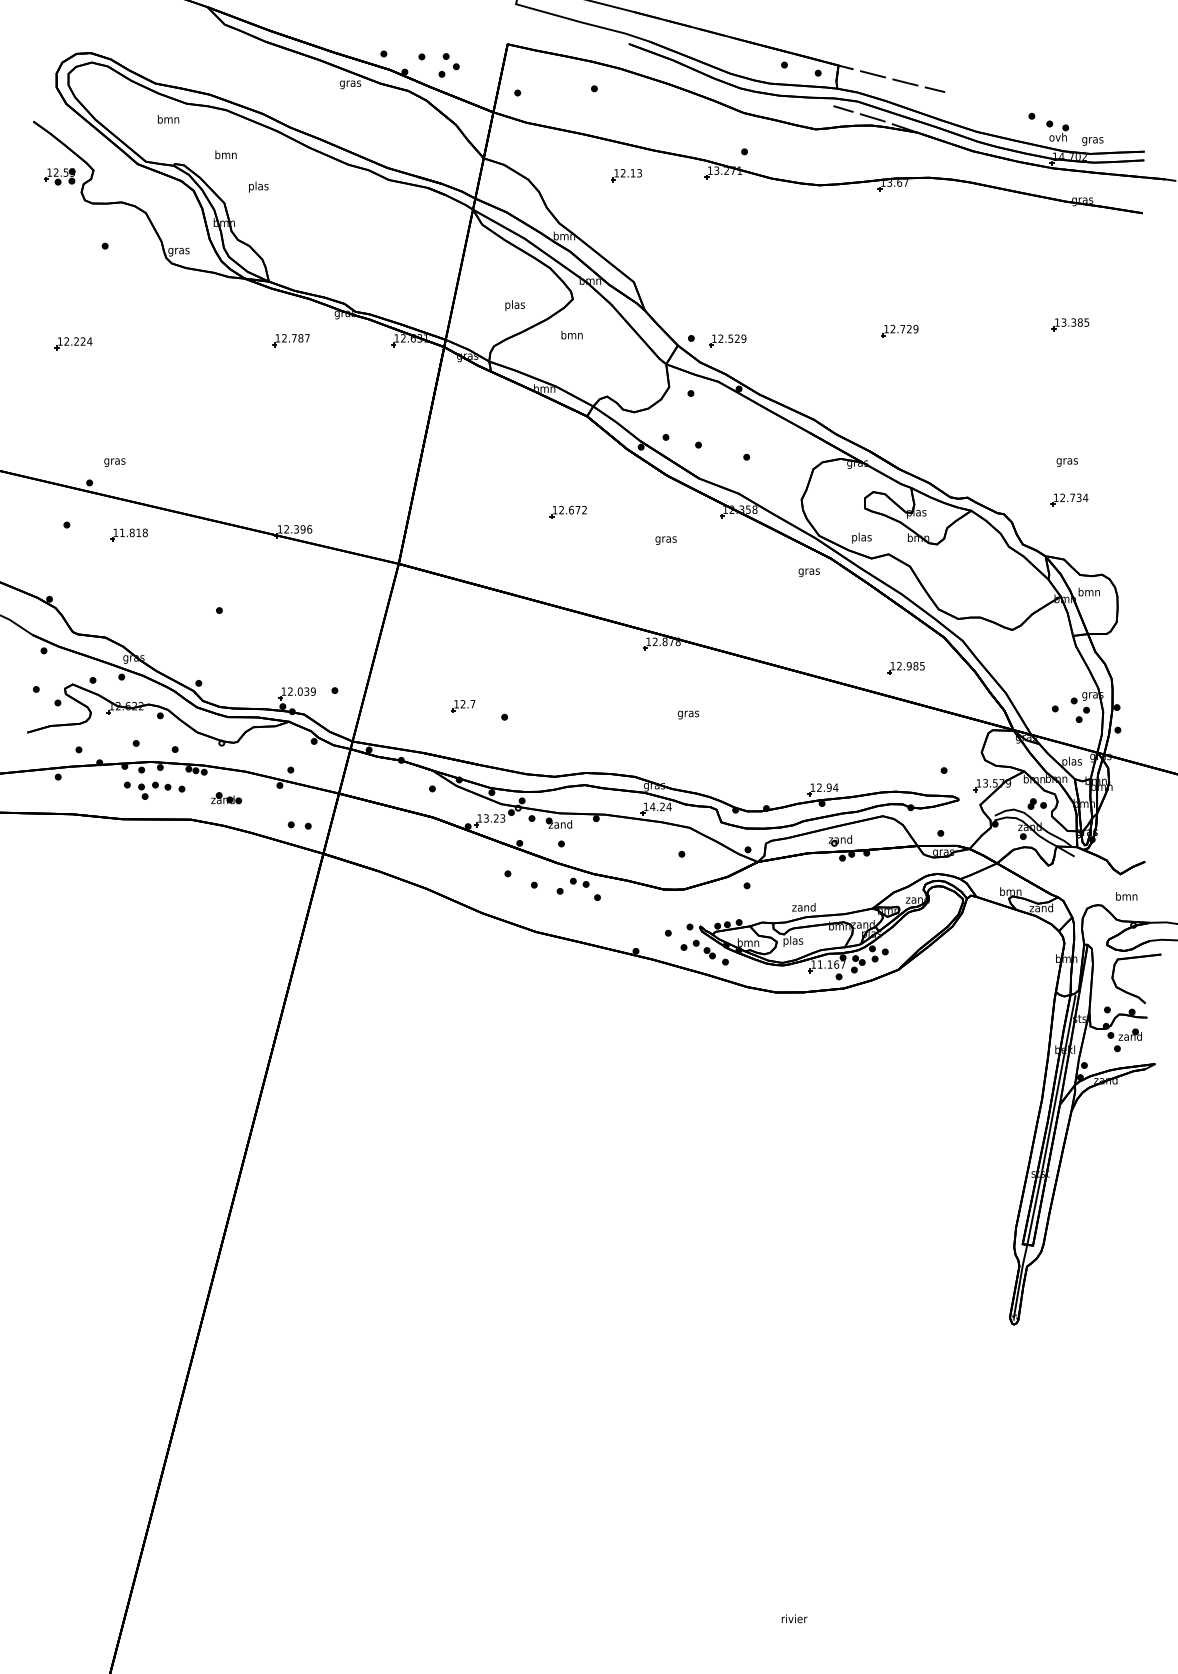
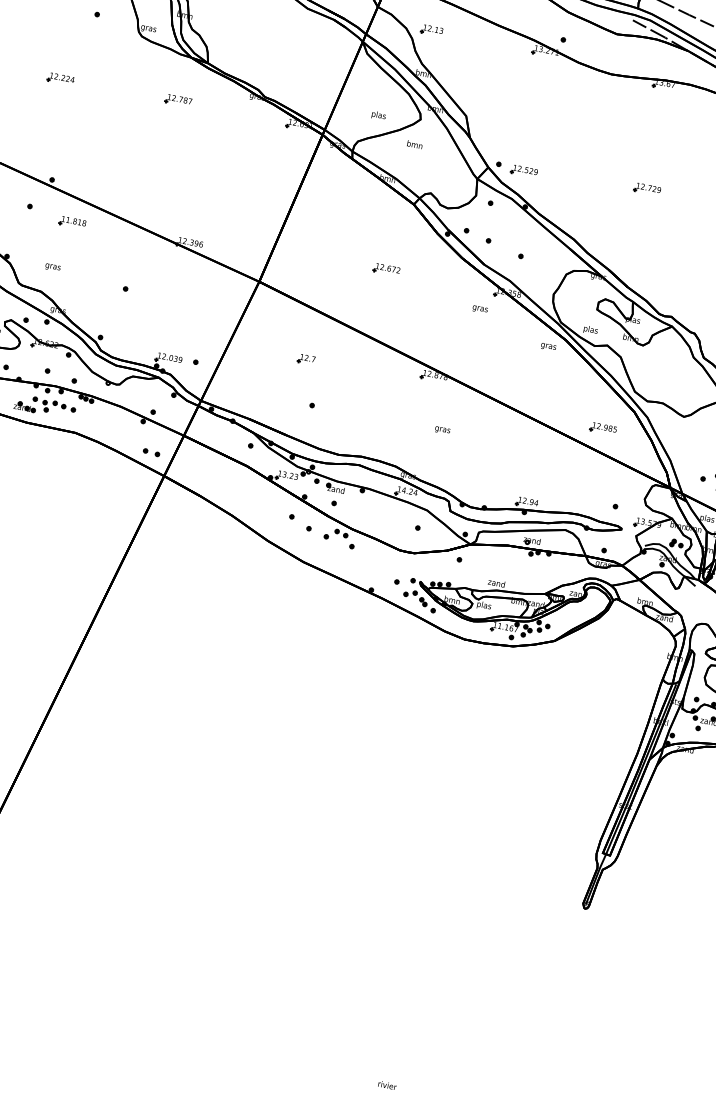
part: (626, 175) -> (431, 30), moved
part: (290, 340) -> (178, 100), moved
text: (114, 462) -> (52, 267), moved
text: (665, 540) -> (479, 309), moved
part: (463, 706) -> (306, 359), moved
part: (226, 798) -> (25, 407), moved

